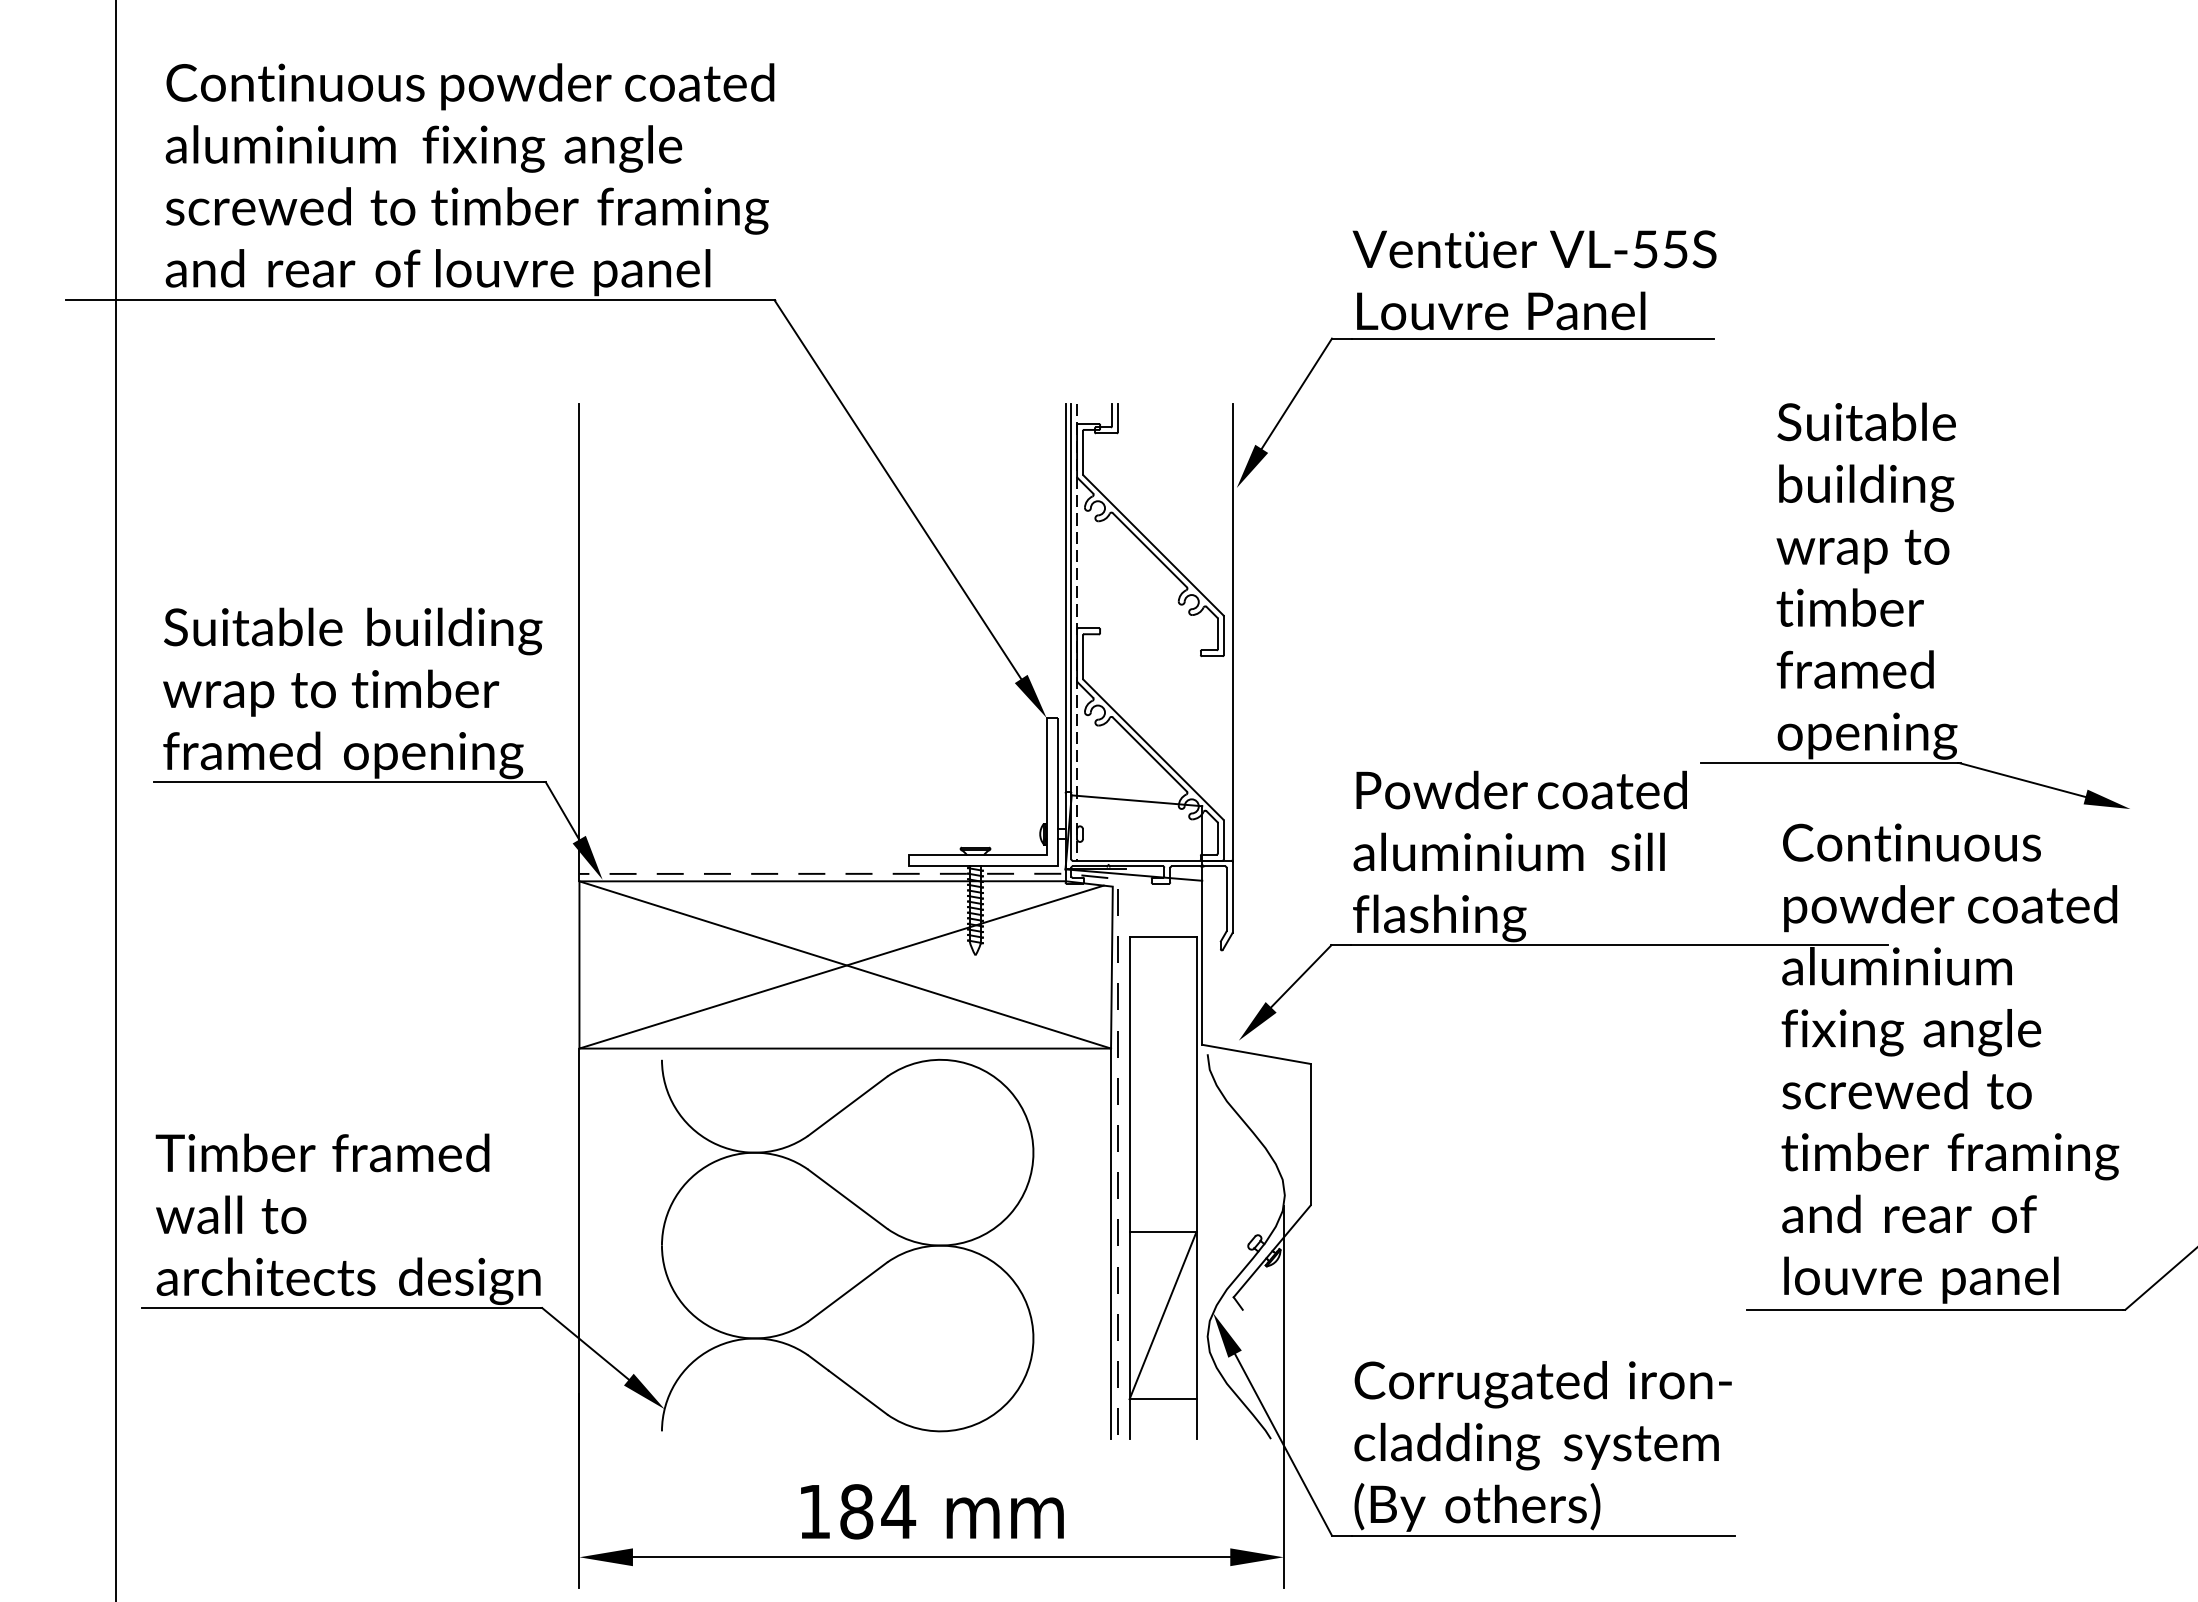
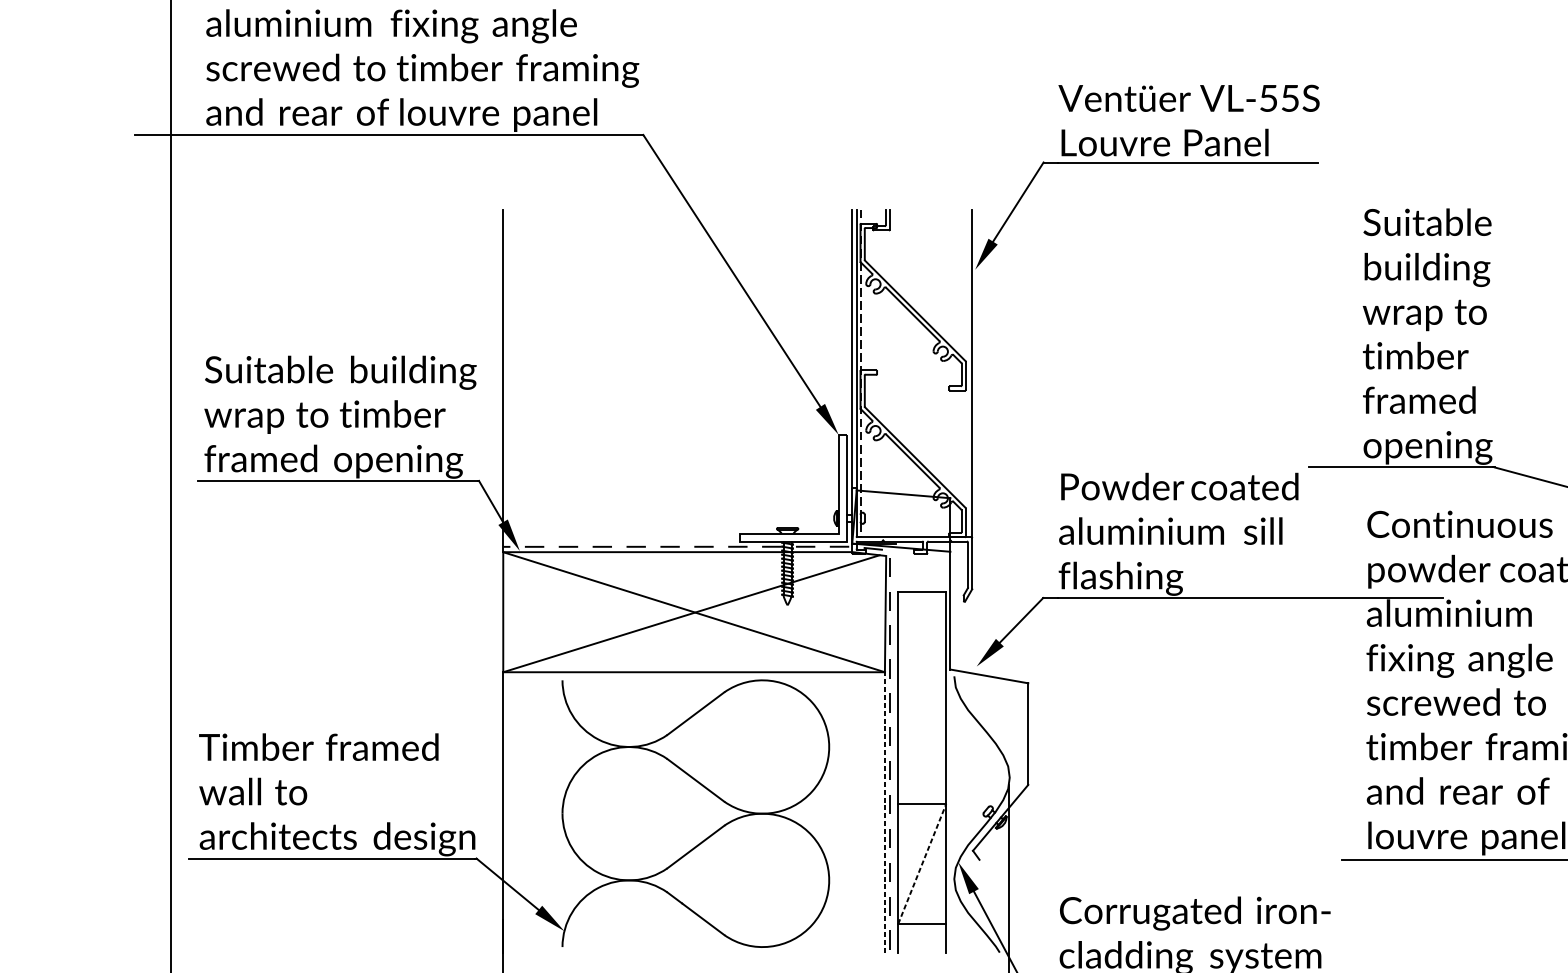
line: (1111, 1243) -> (885, 812), solid -> dashed
line: (1163, 1315) -> (922, 863), solid -> dashed

